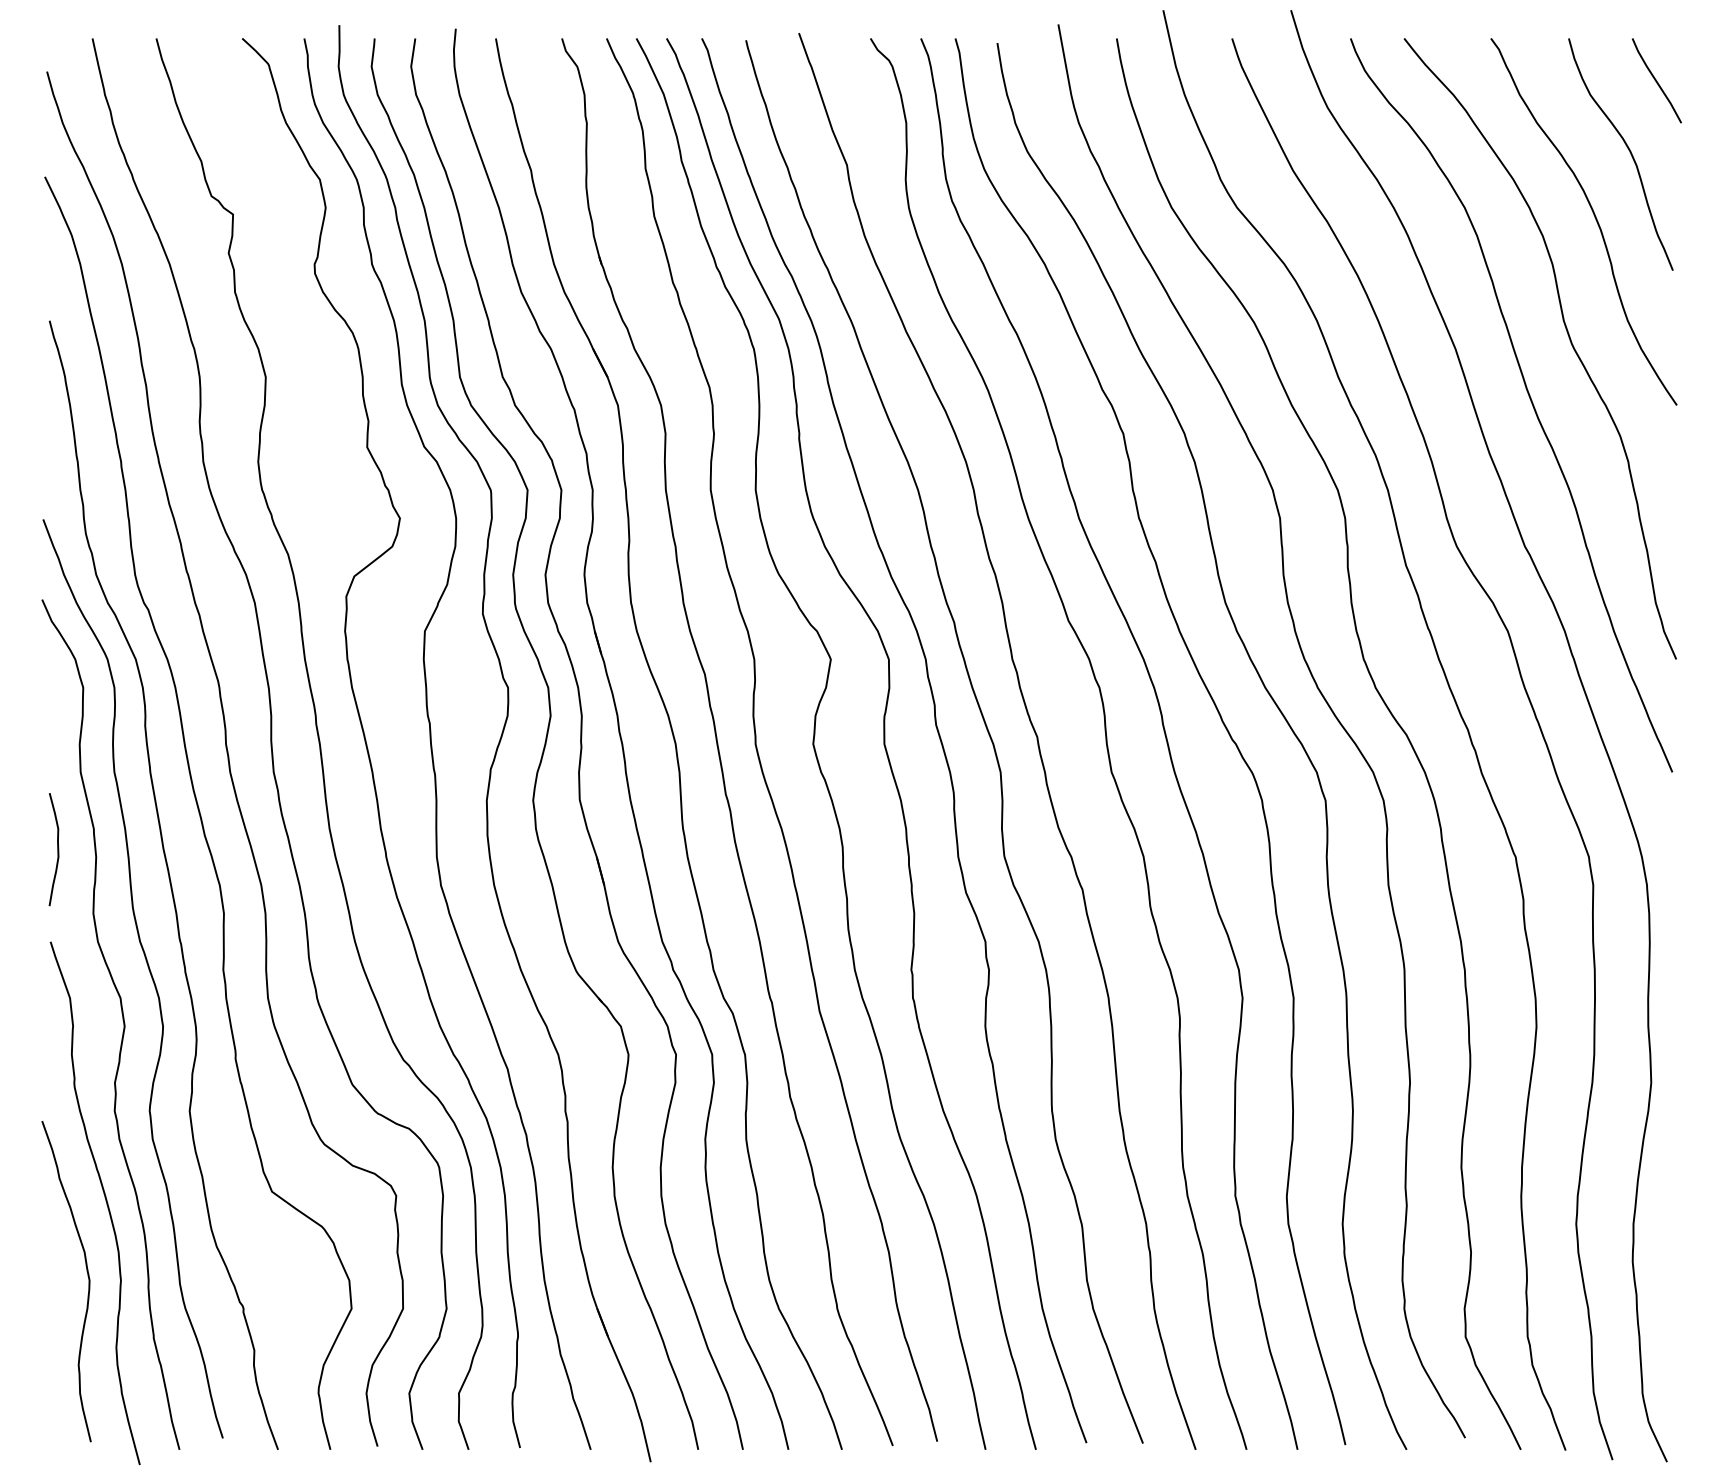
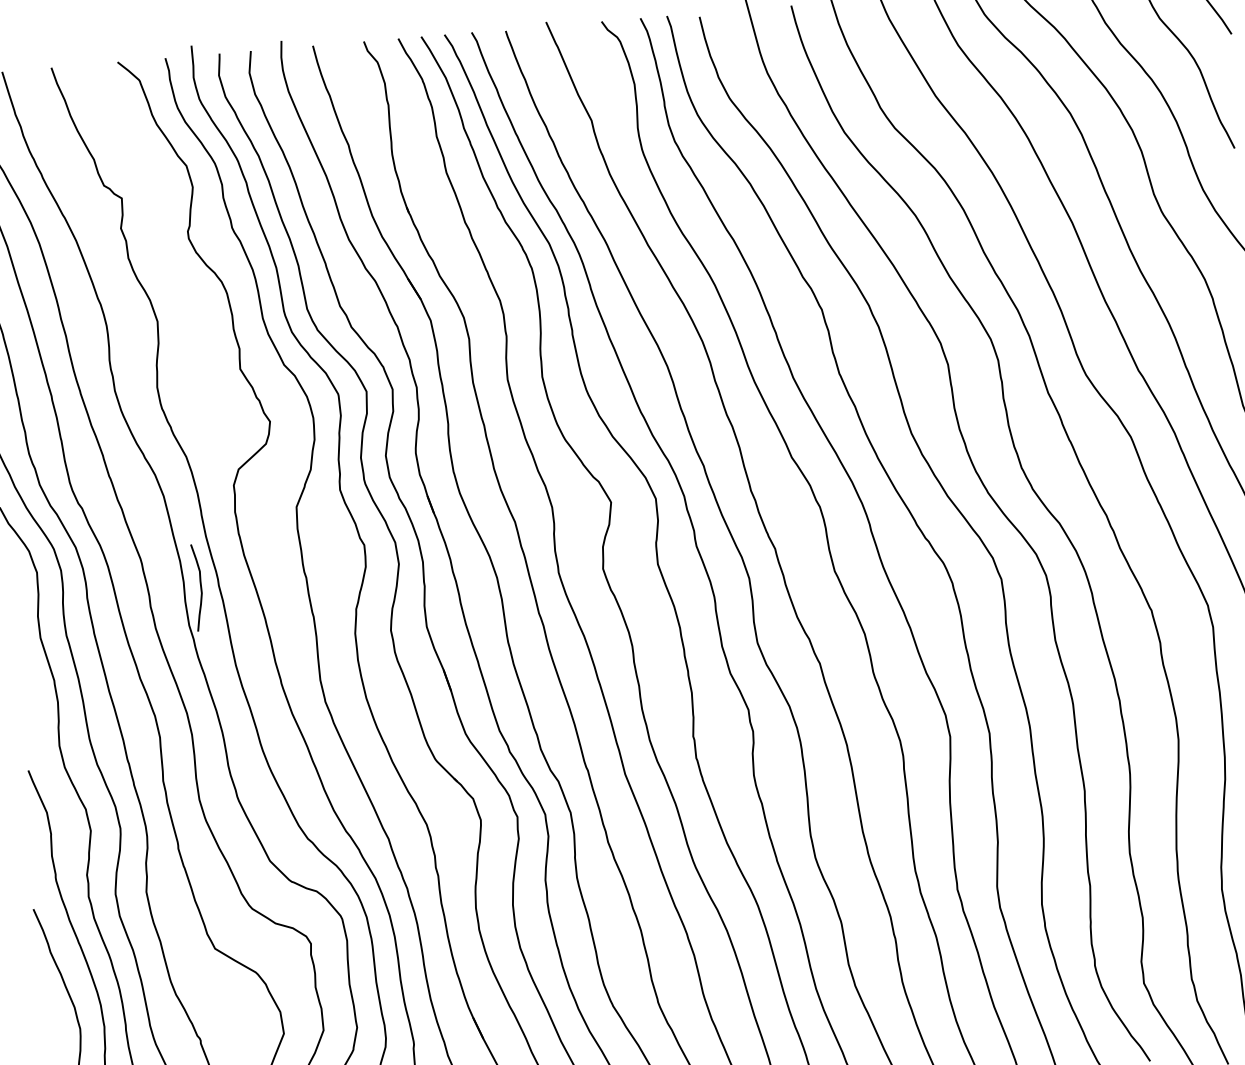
curve: (57, 849) -> (200, 587), moved

